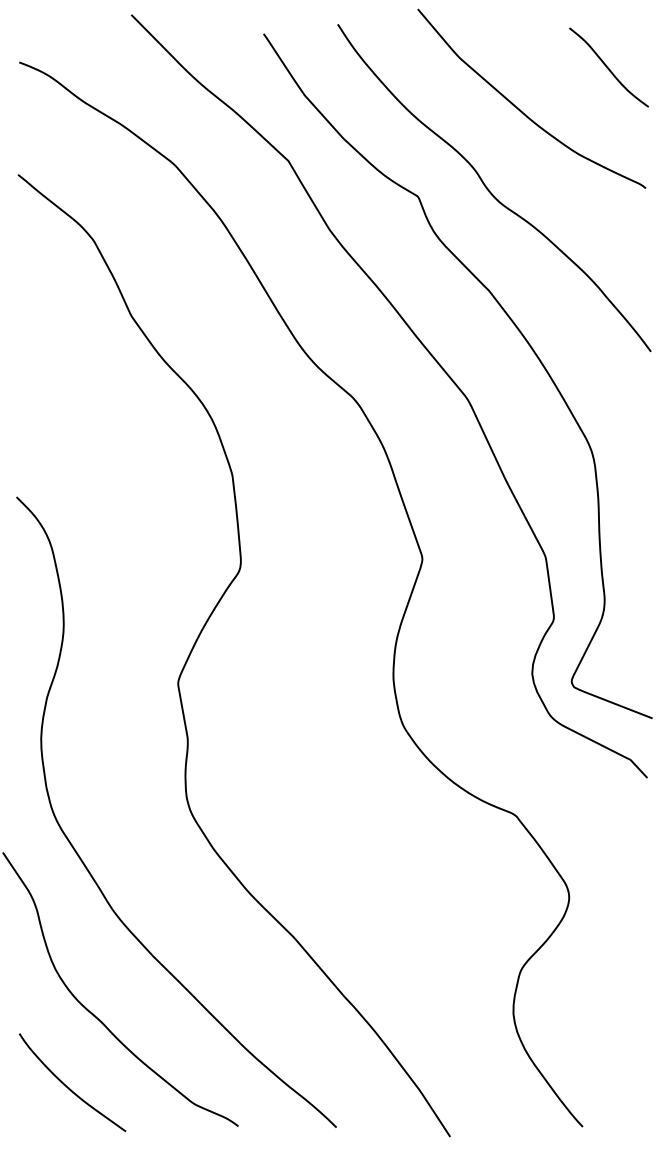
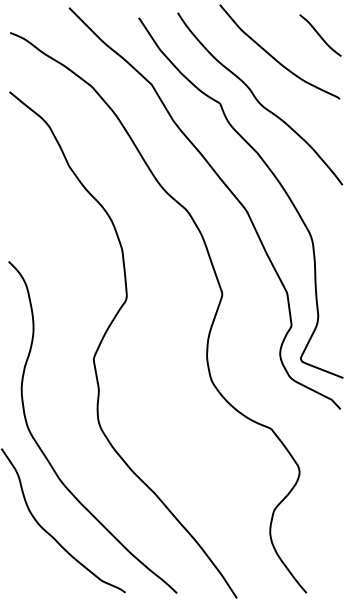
curve: (67, 1084) -> (35, 570), removed

